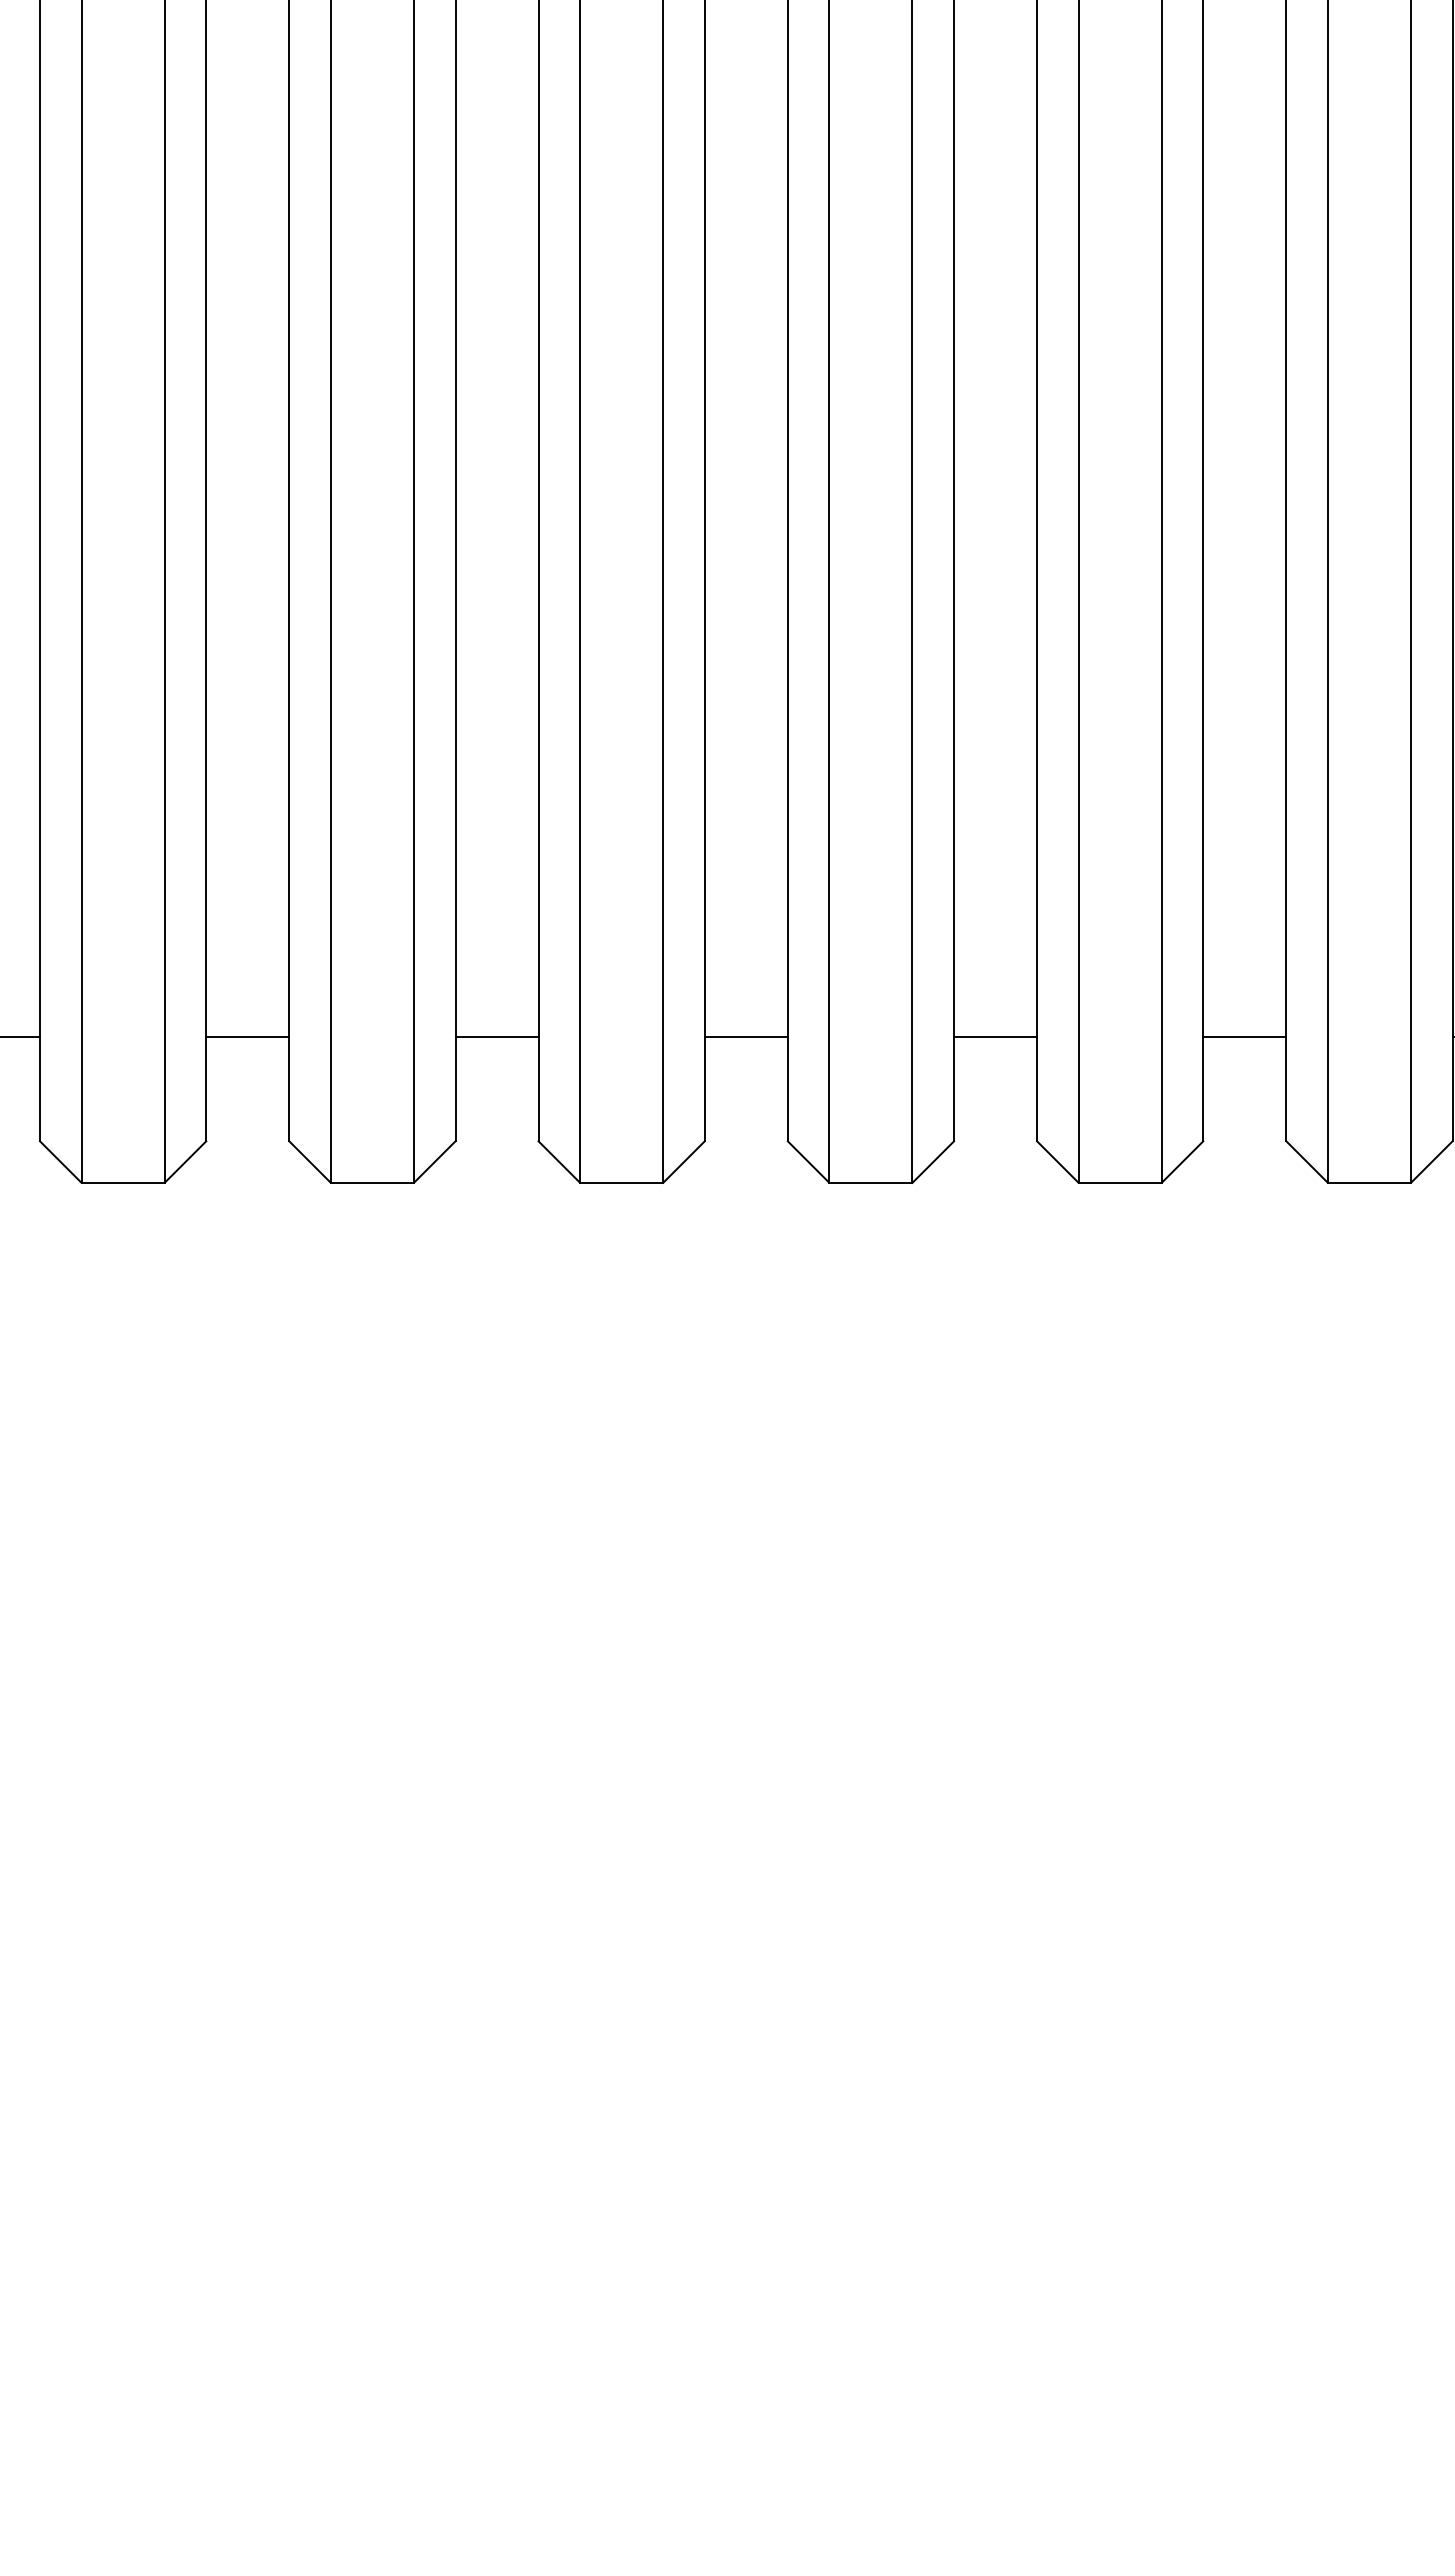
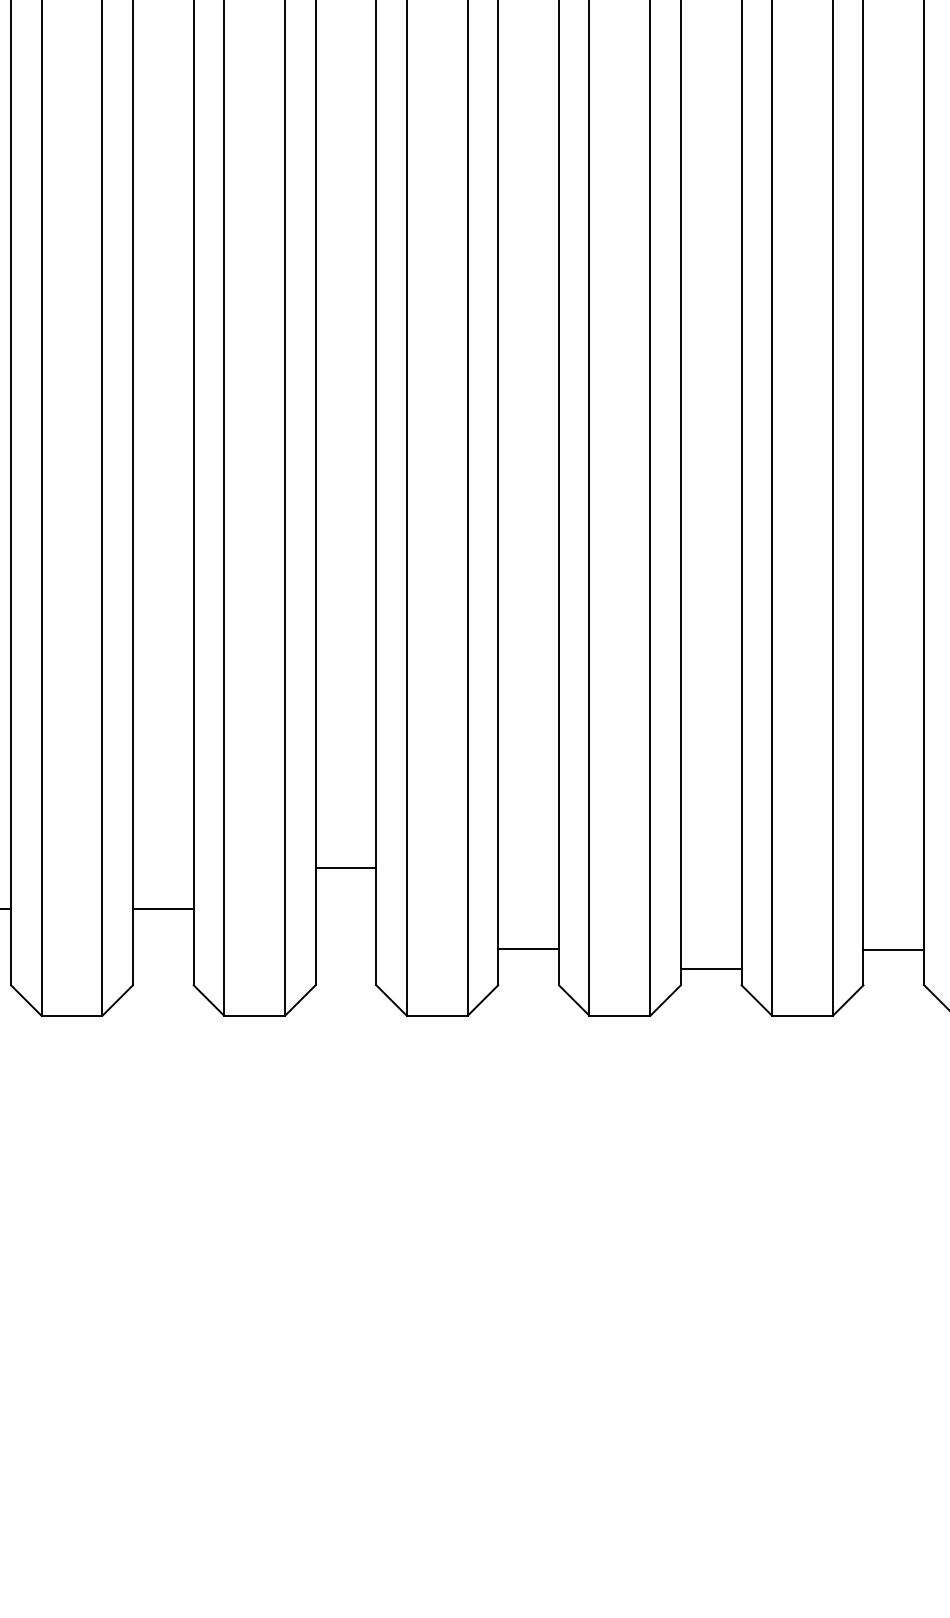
line: (496, 1037) -> (345, 868), moved
line: (745, 1037) -> (528, 948), moved
line: (995, 1037) -> (711, 968), moved
line: (1244, 1037) -> (893, 949), moved

